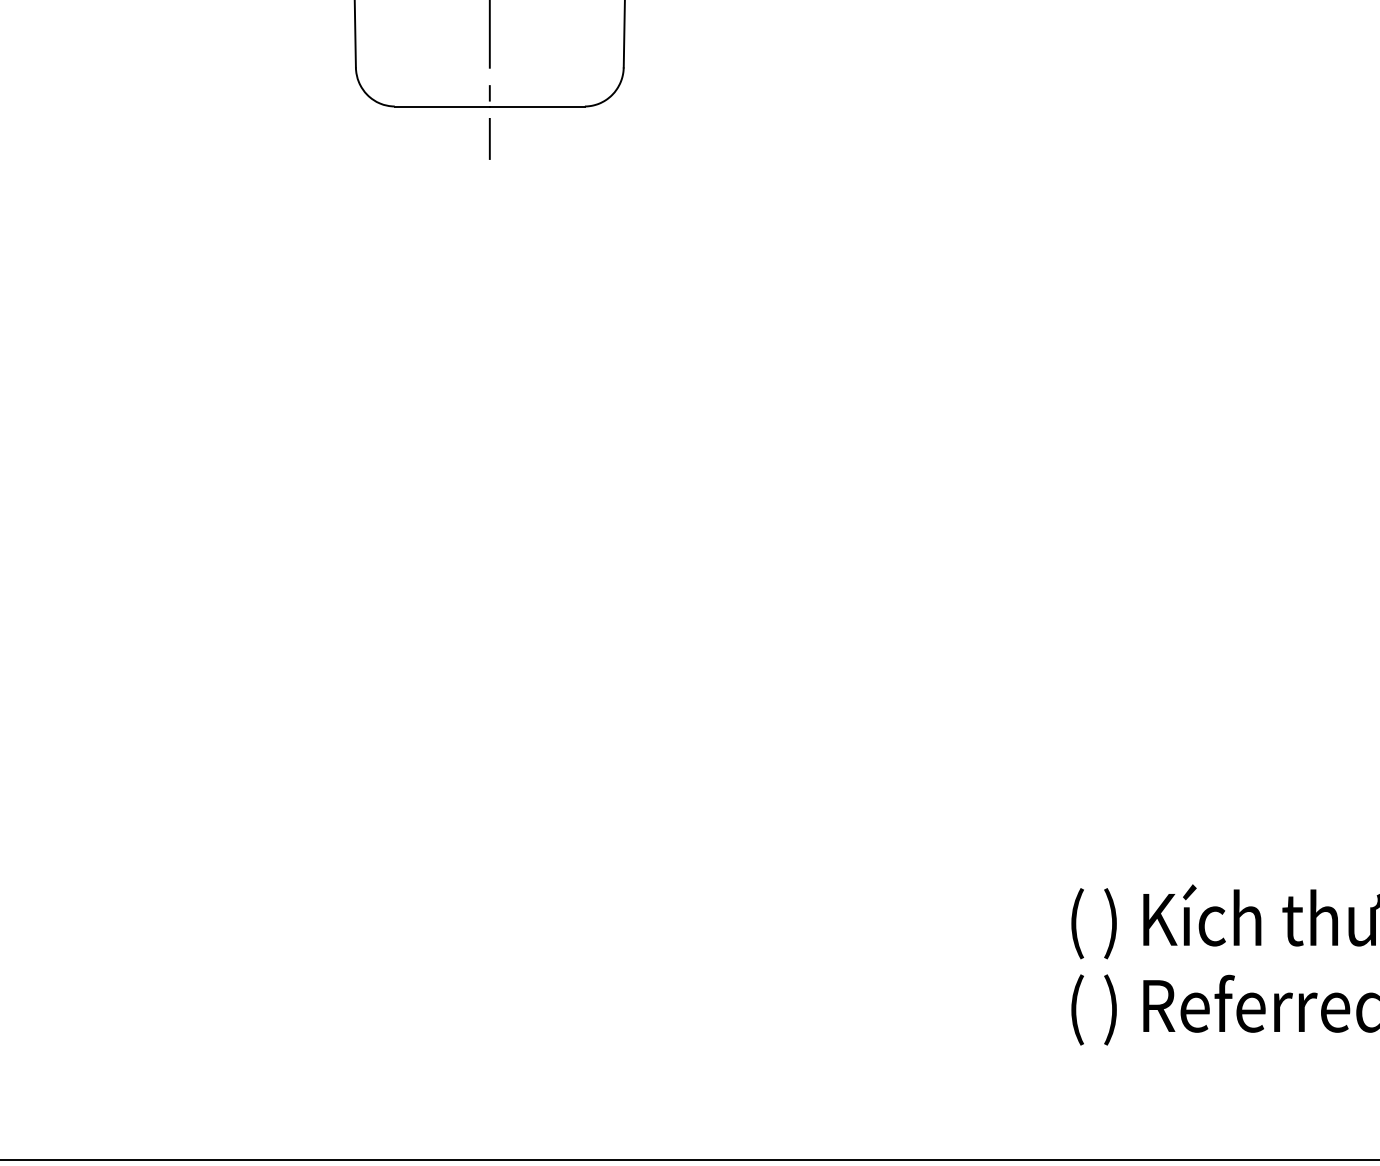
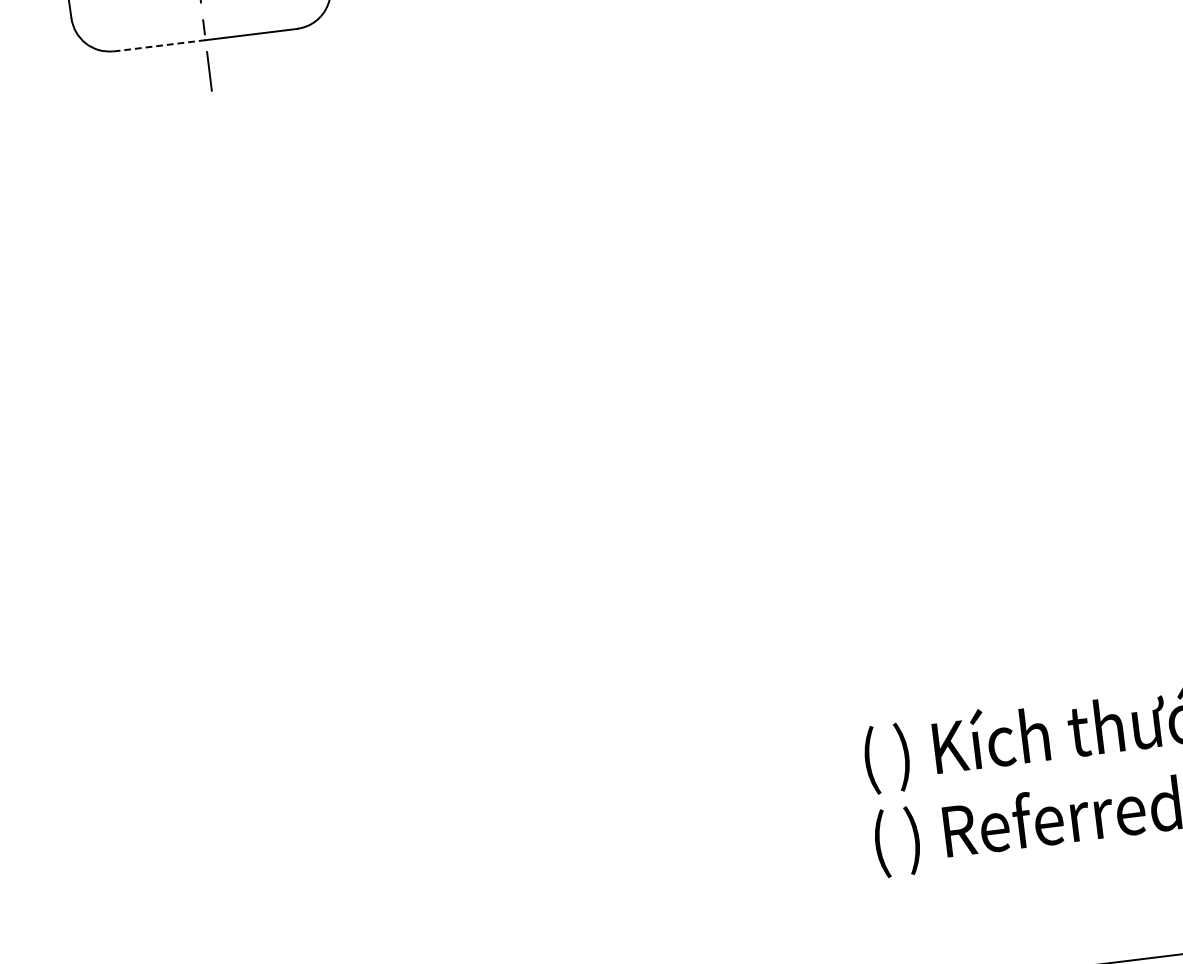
line: (442, 106) -> (159, 45), solid -> dashed

